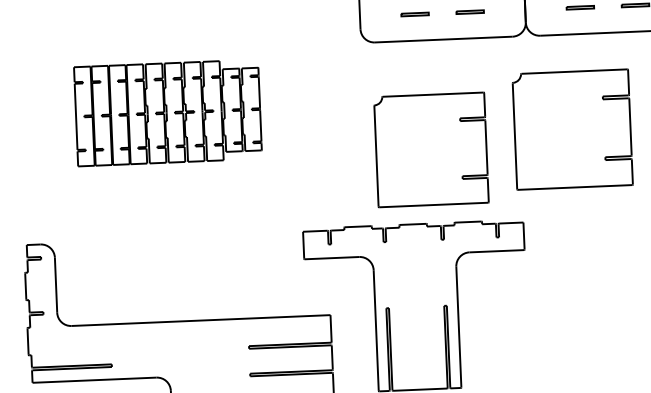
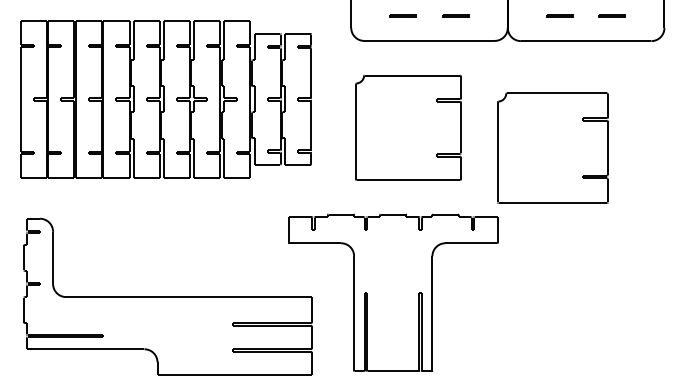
part: (167, 113) -> (165, 99), size x1.67
part: (572, 128) -> (552, 147), moved
part: (431, 149) -> (408, 127), moved

